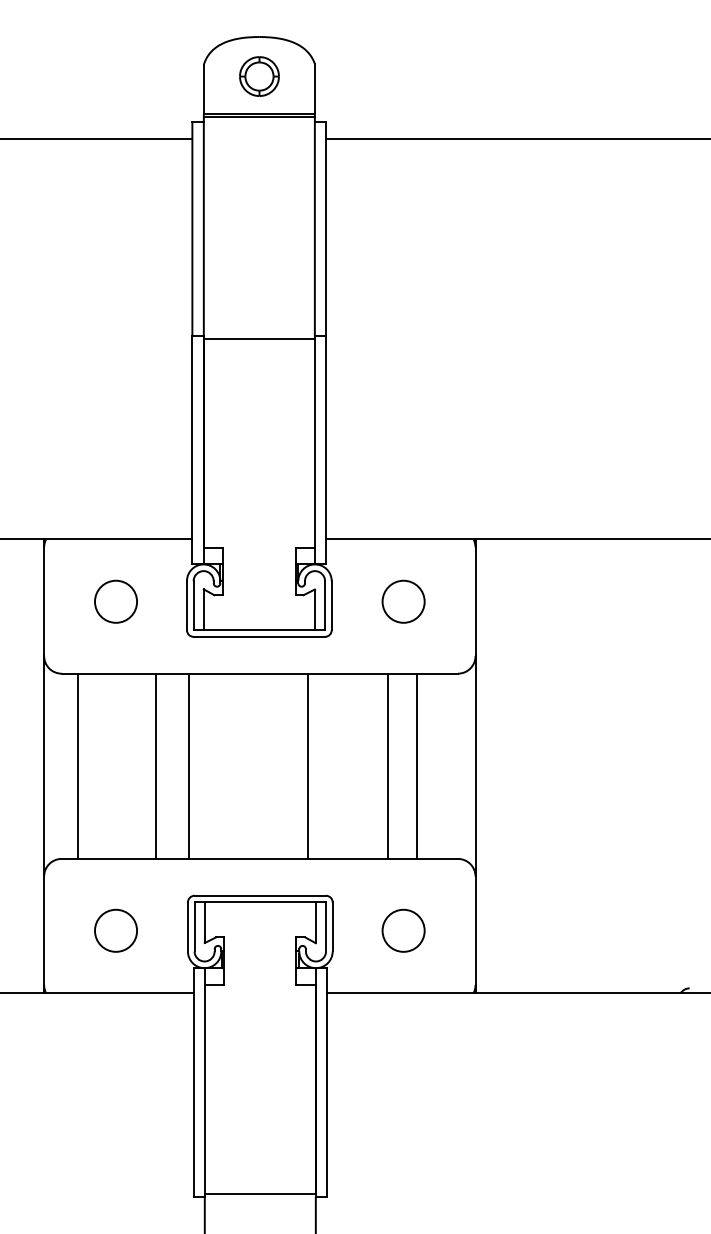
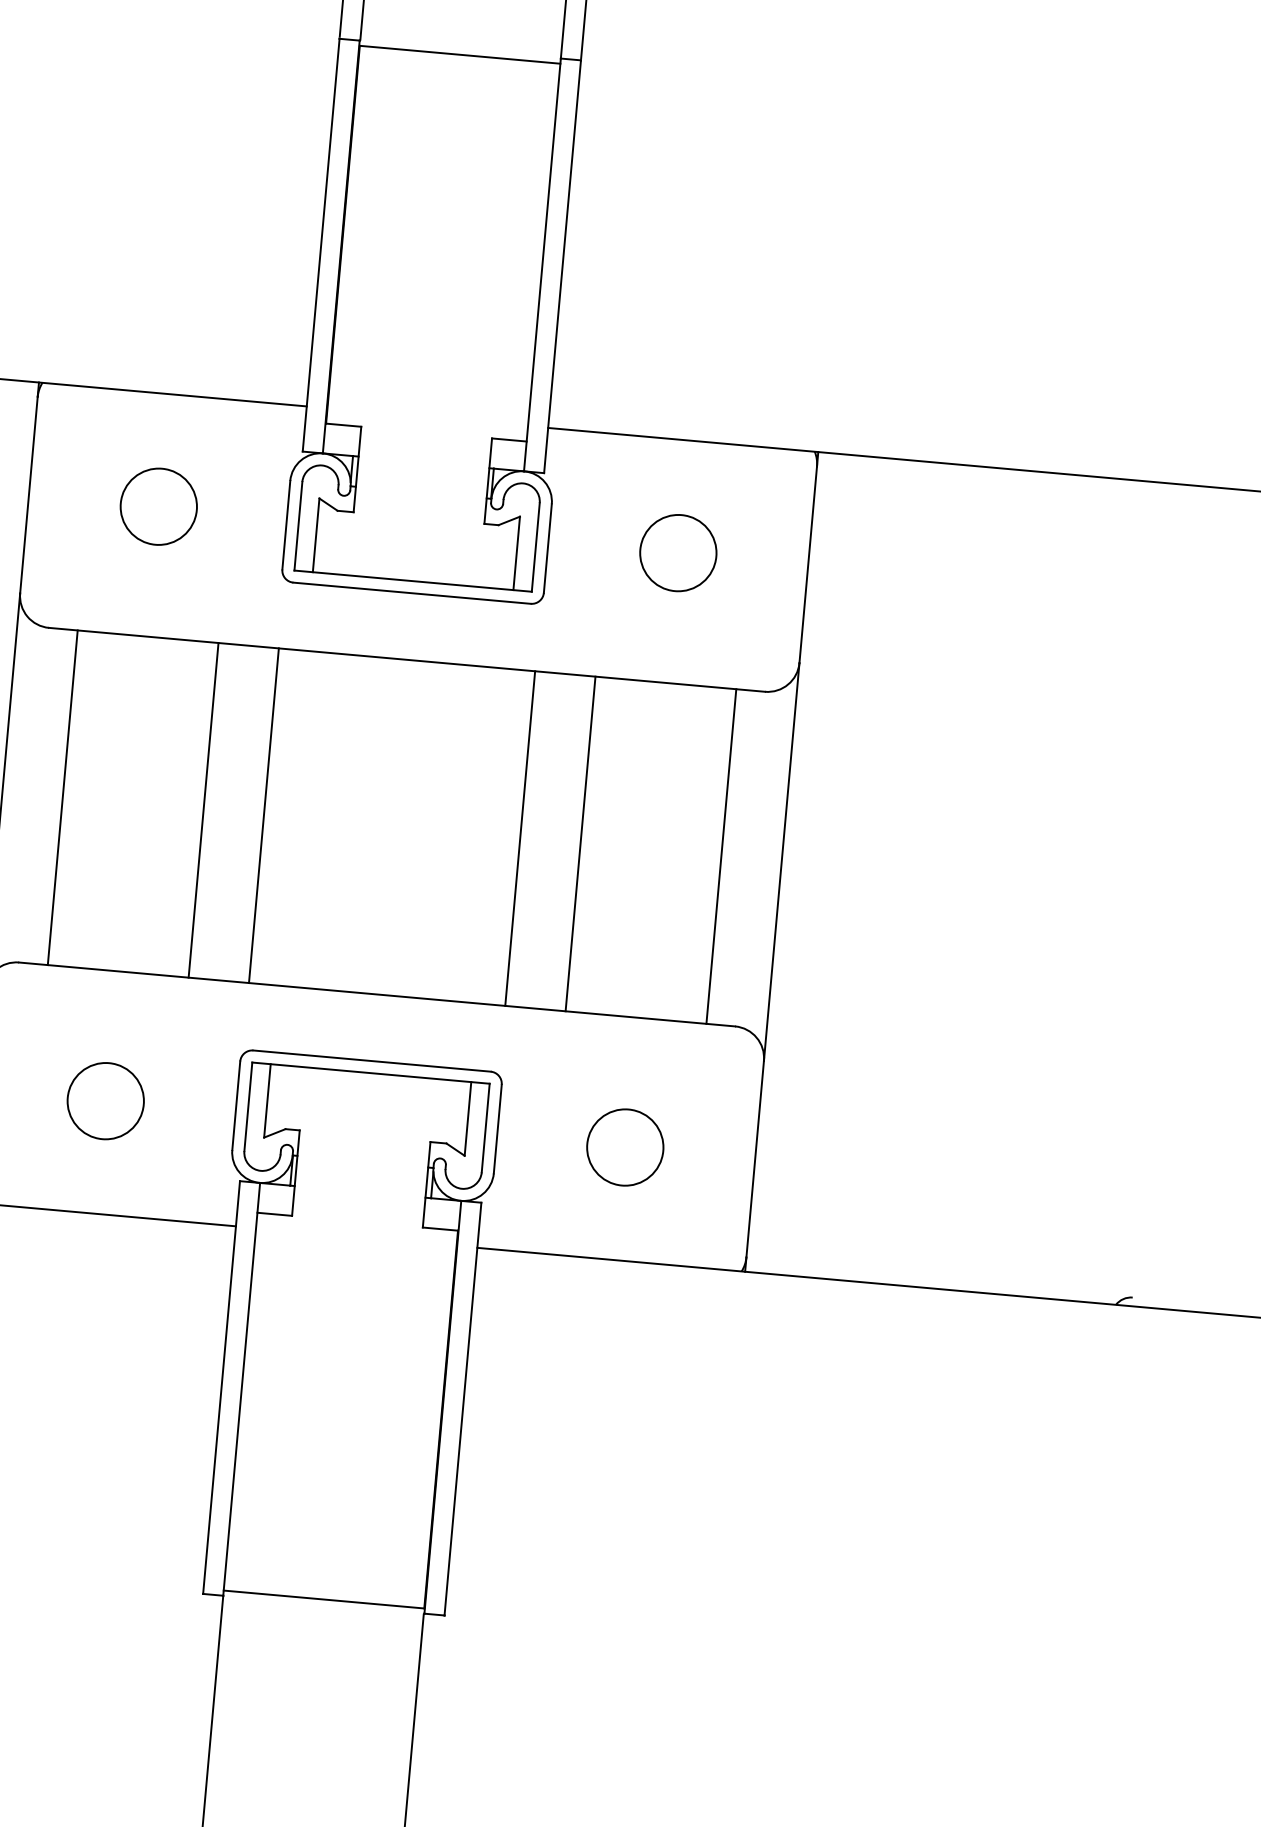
line: (307, 765) -> (519, 837), moved
line: (388, 765) -> (581, 842), moved
line: (417, 765) -> (722, 855), moved

